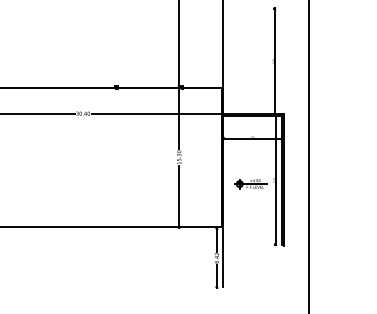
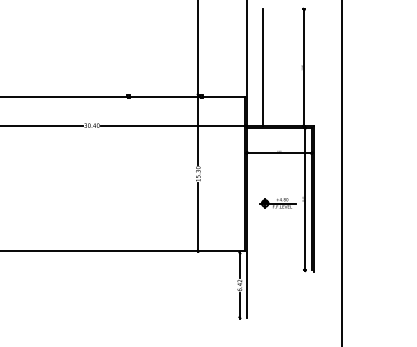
line: (238, 61) -> (263, 67), added

